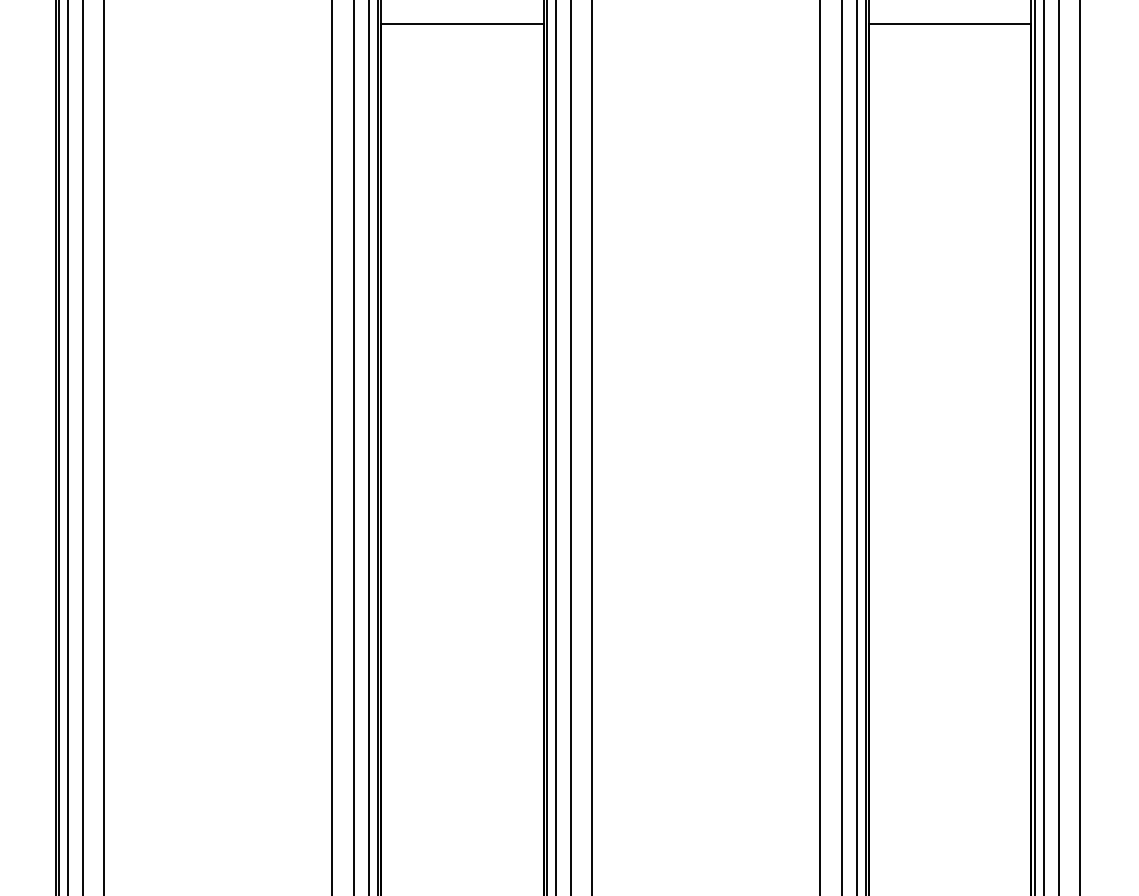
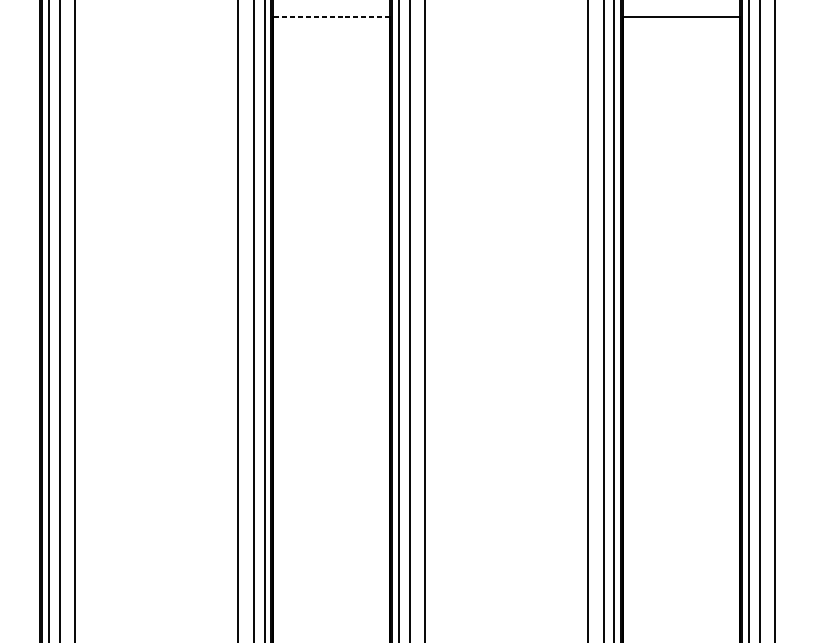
line: (461, 23) -> (331, 17), solid -> dashed

